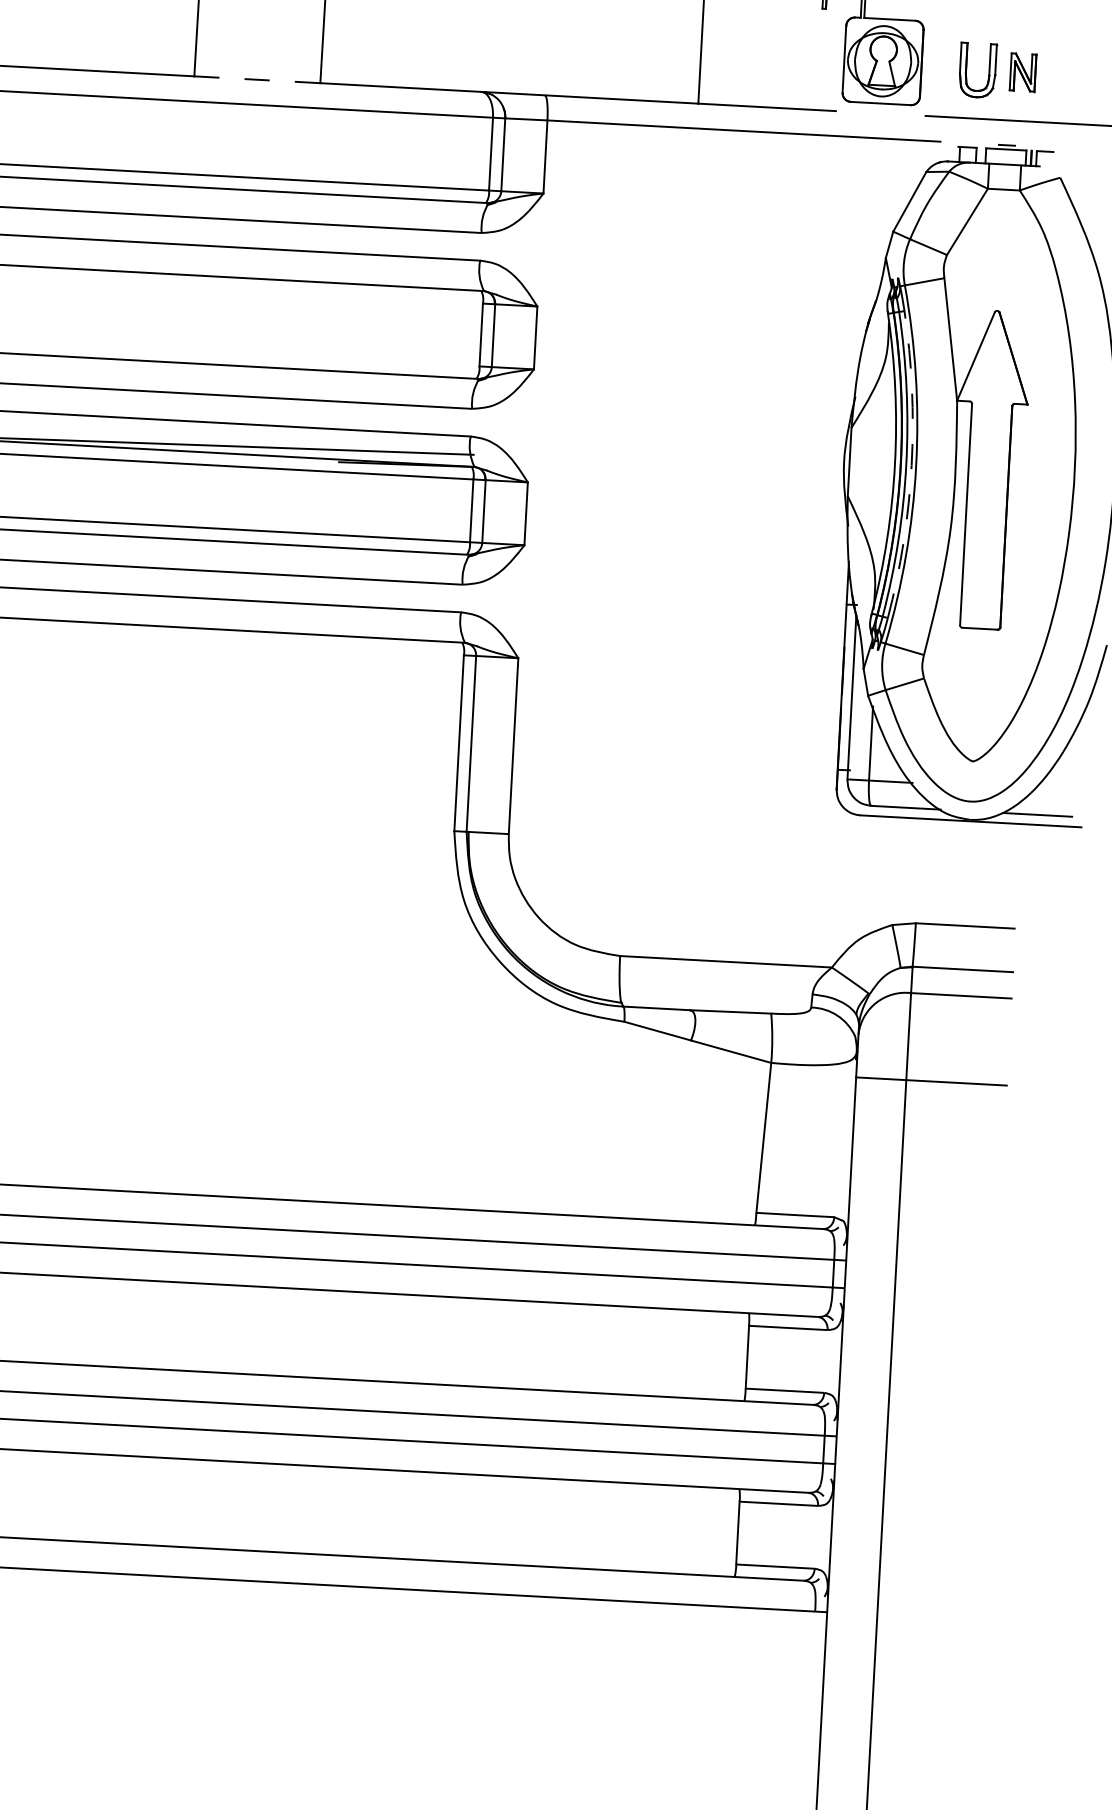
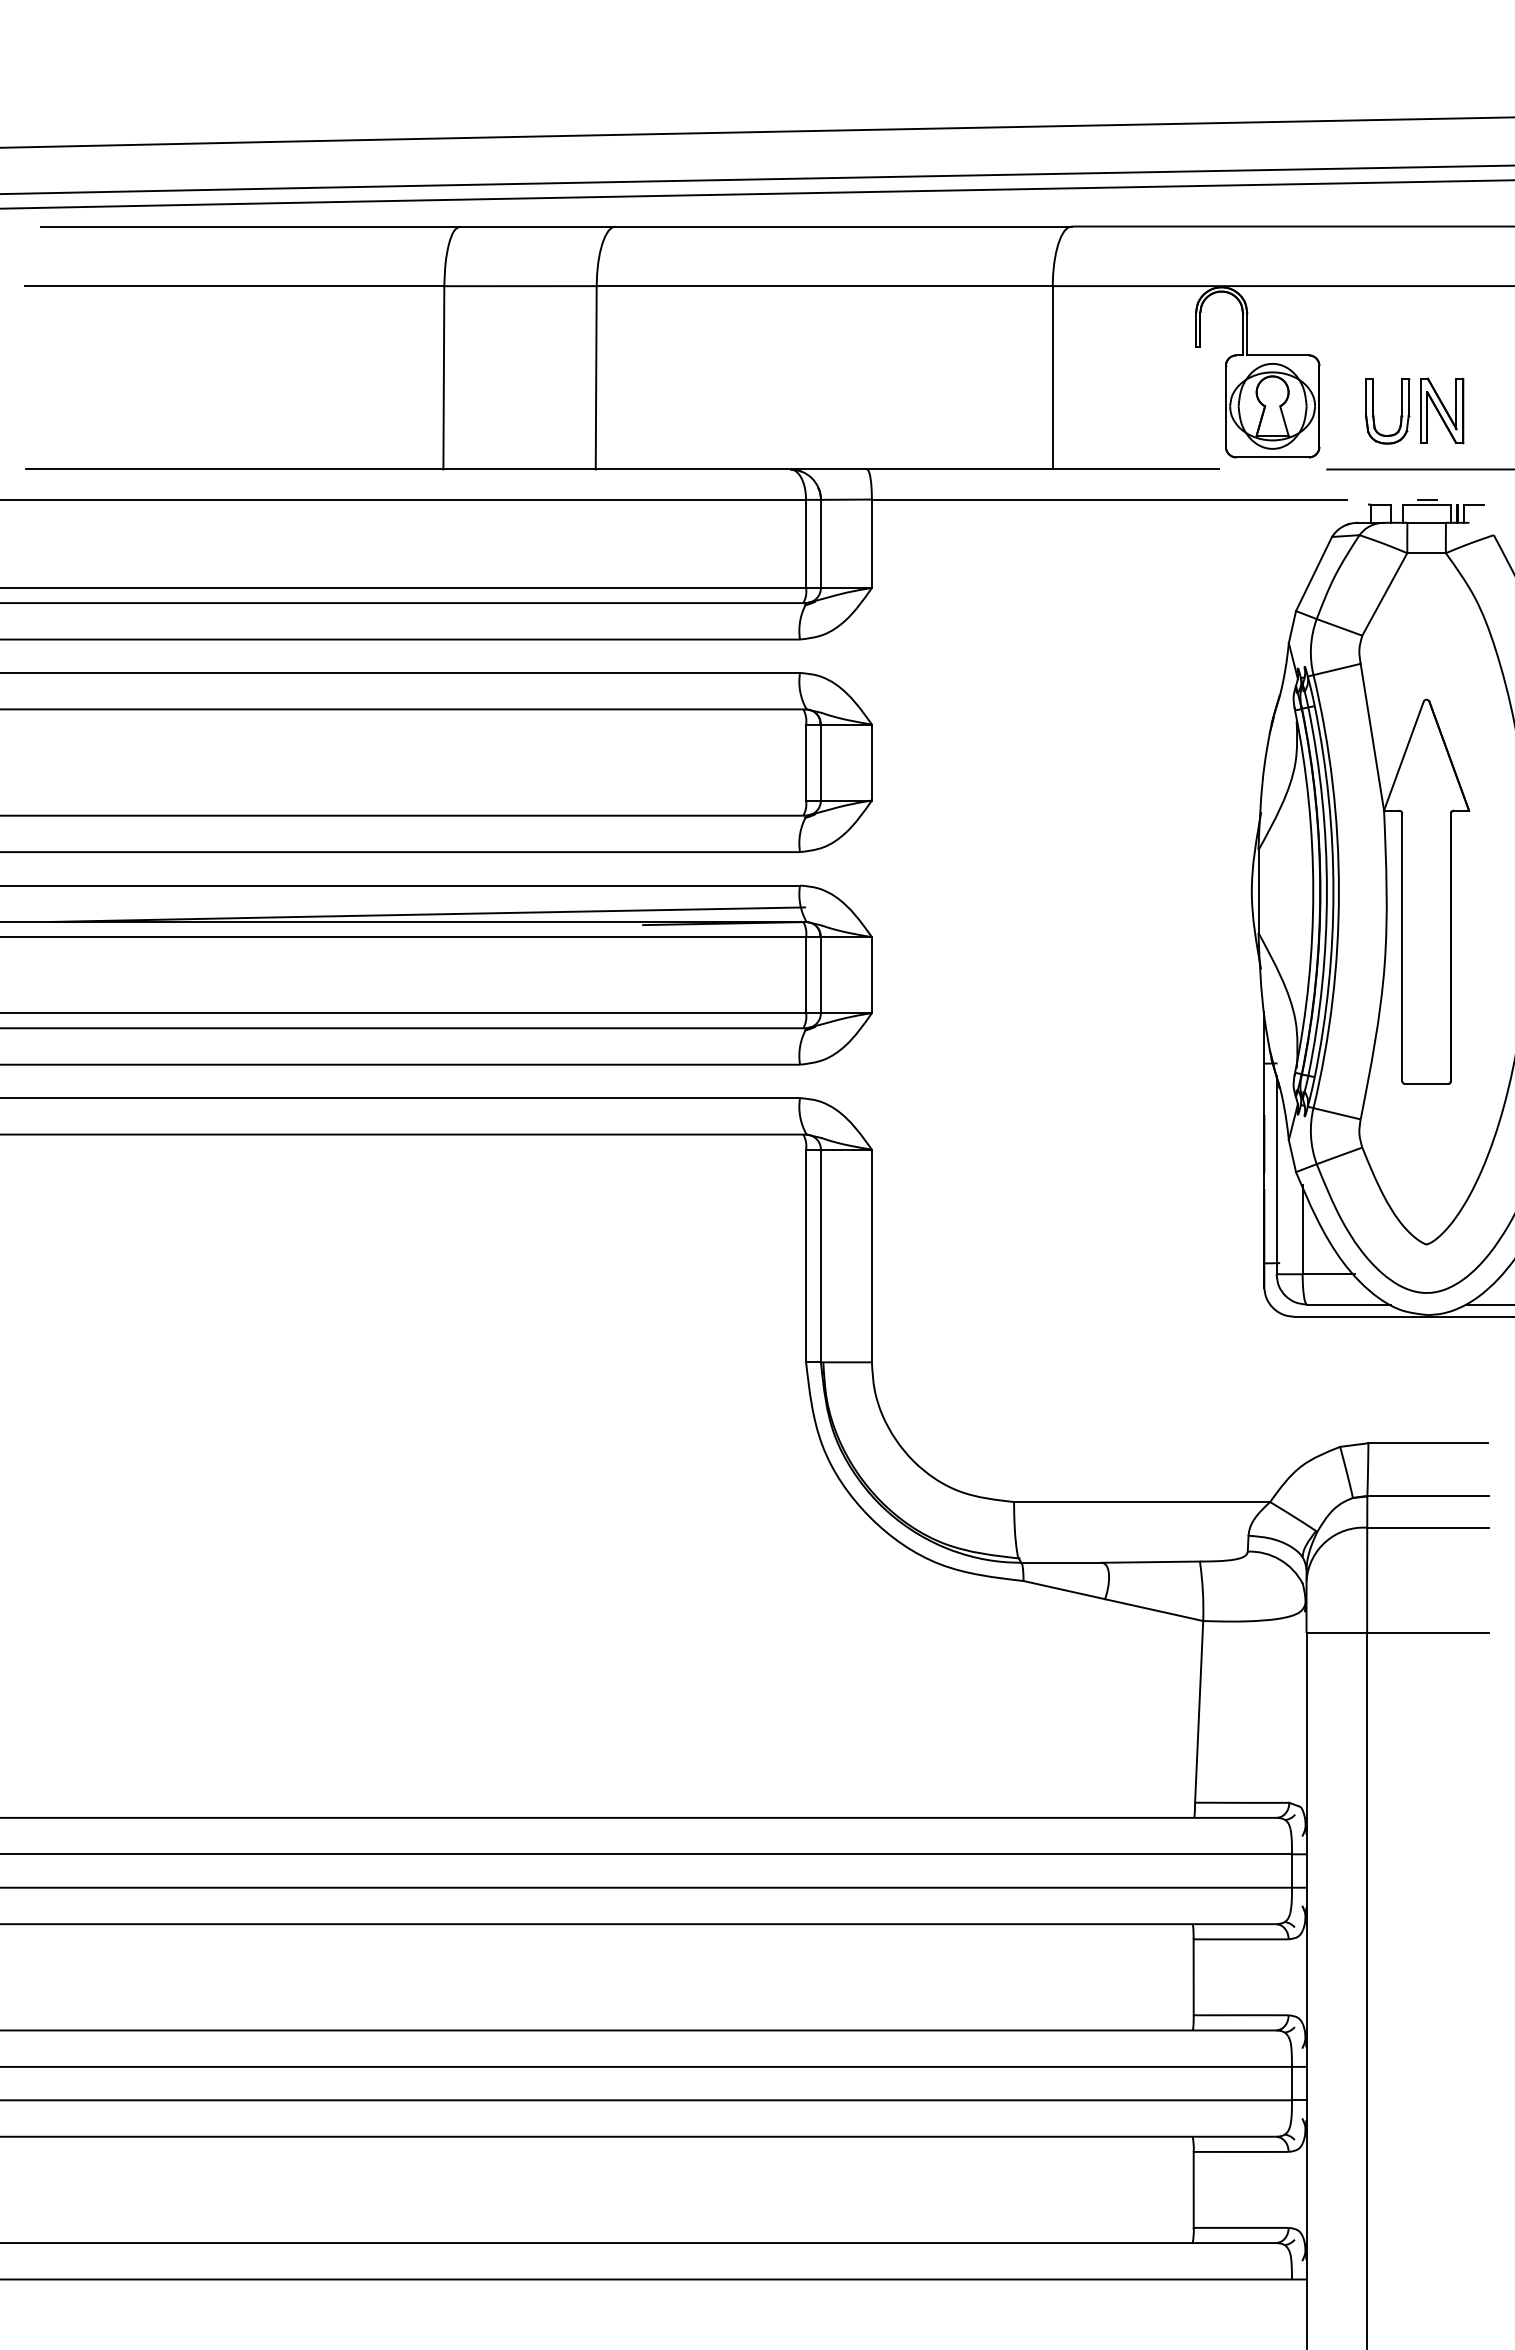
part: (1023, 72) -> (1442, 410), size x1.43
line: (258, 79) -> (520, 469), dashed -> solid
arc: (911, 465) -> (1333, 891), dashed -> solid

